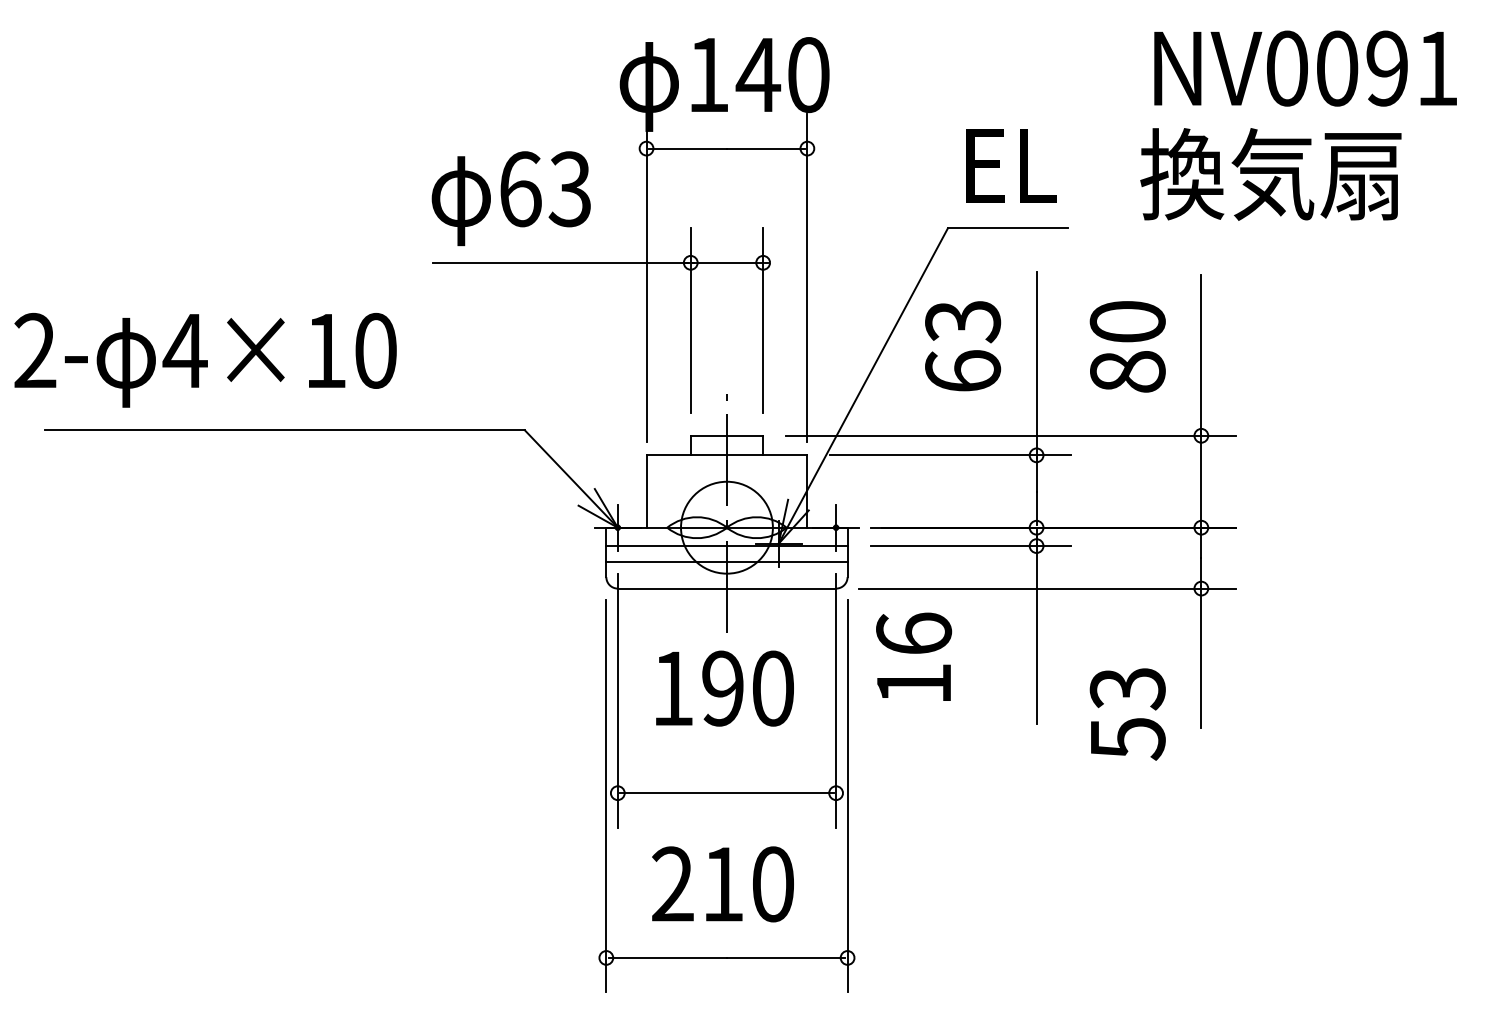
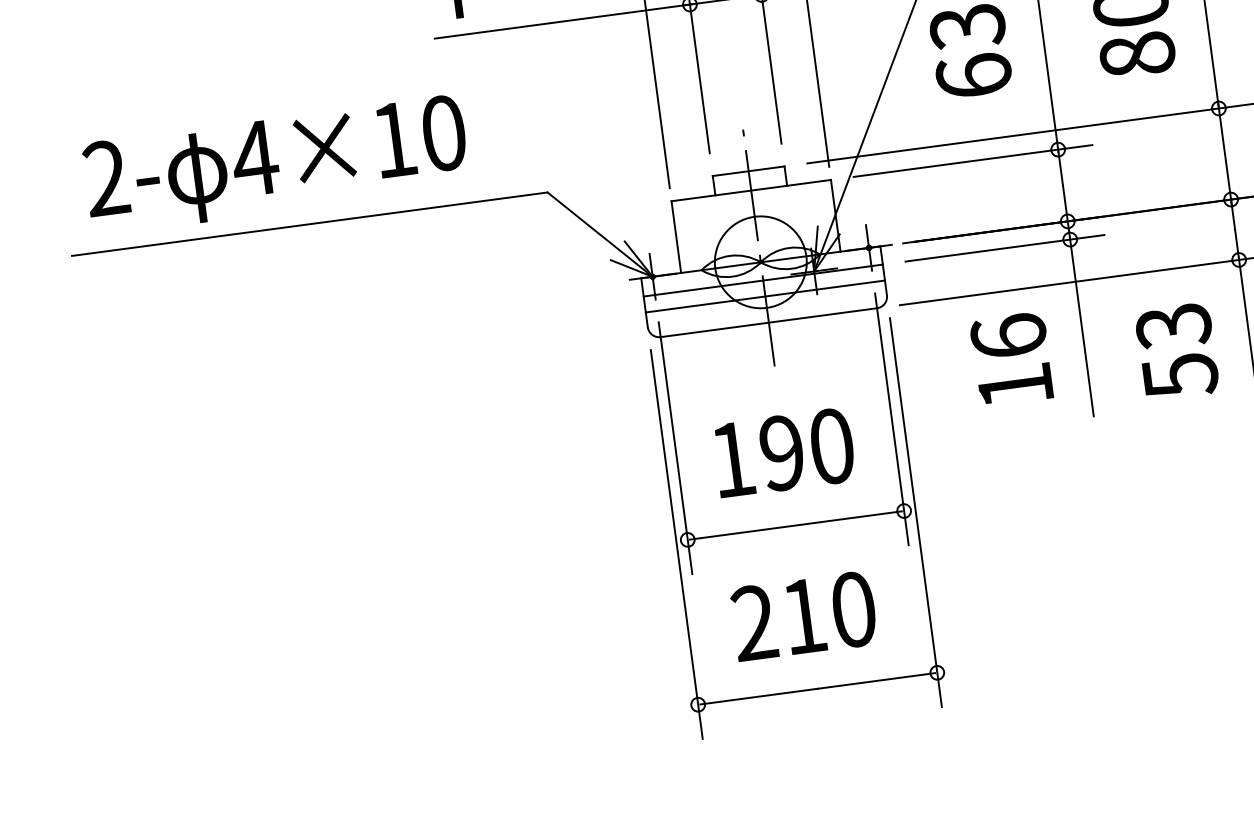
text: (205, 360) -> (276, 165), moved
text: (914, 656) -> (1012, 358), moved
text: (724, 688) -> (783, 452), moved
text: (1127, 714) -> (1176, 351), moved

